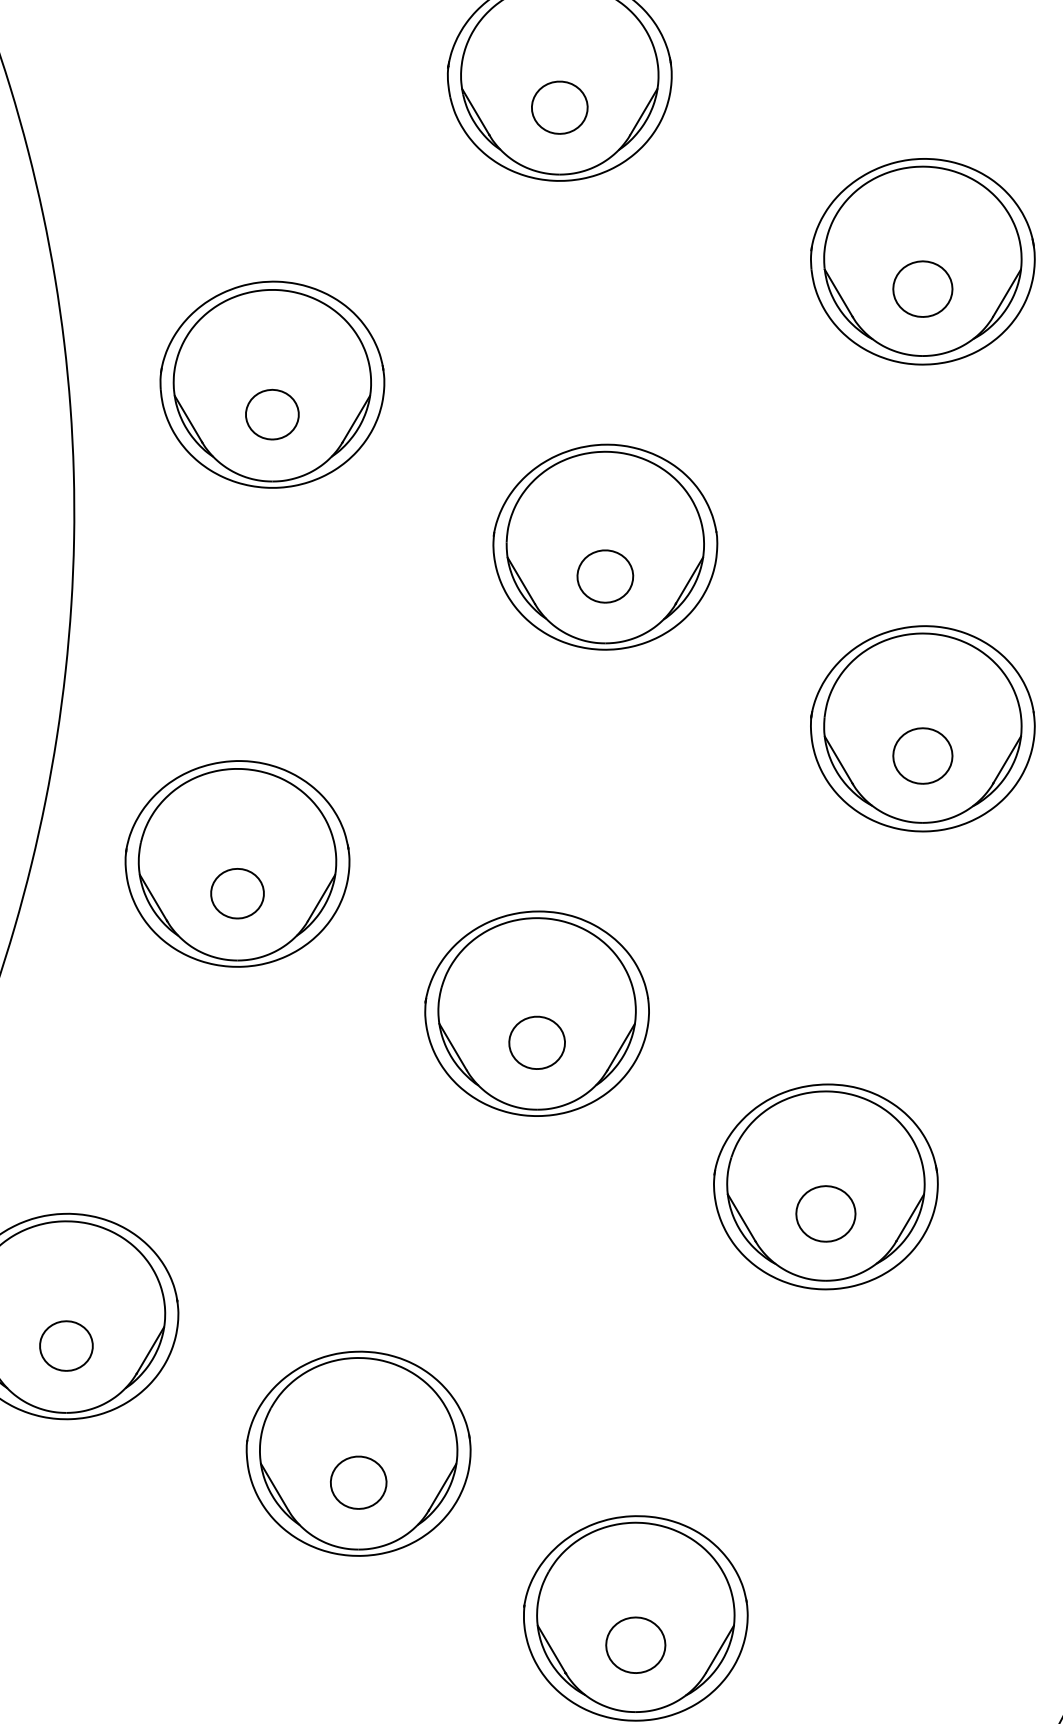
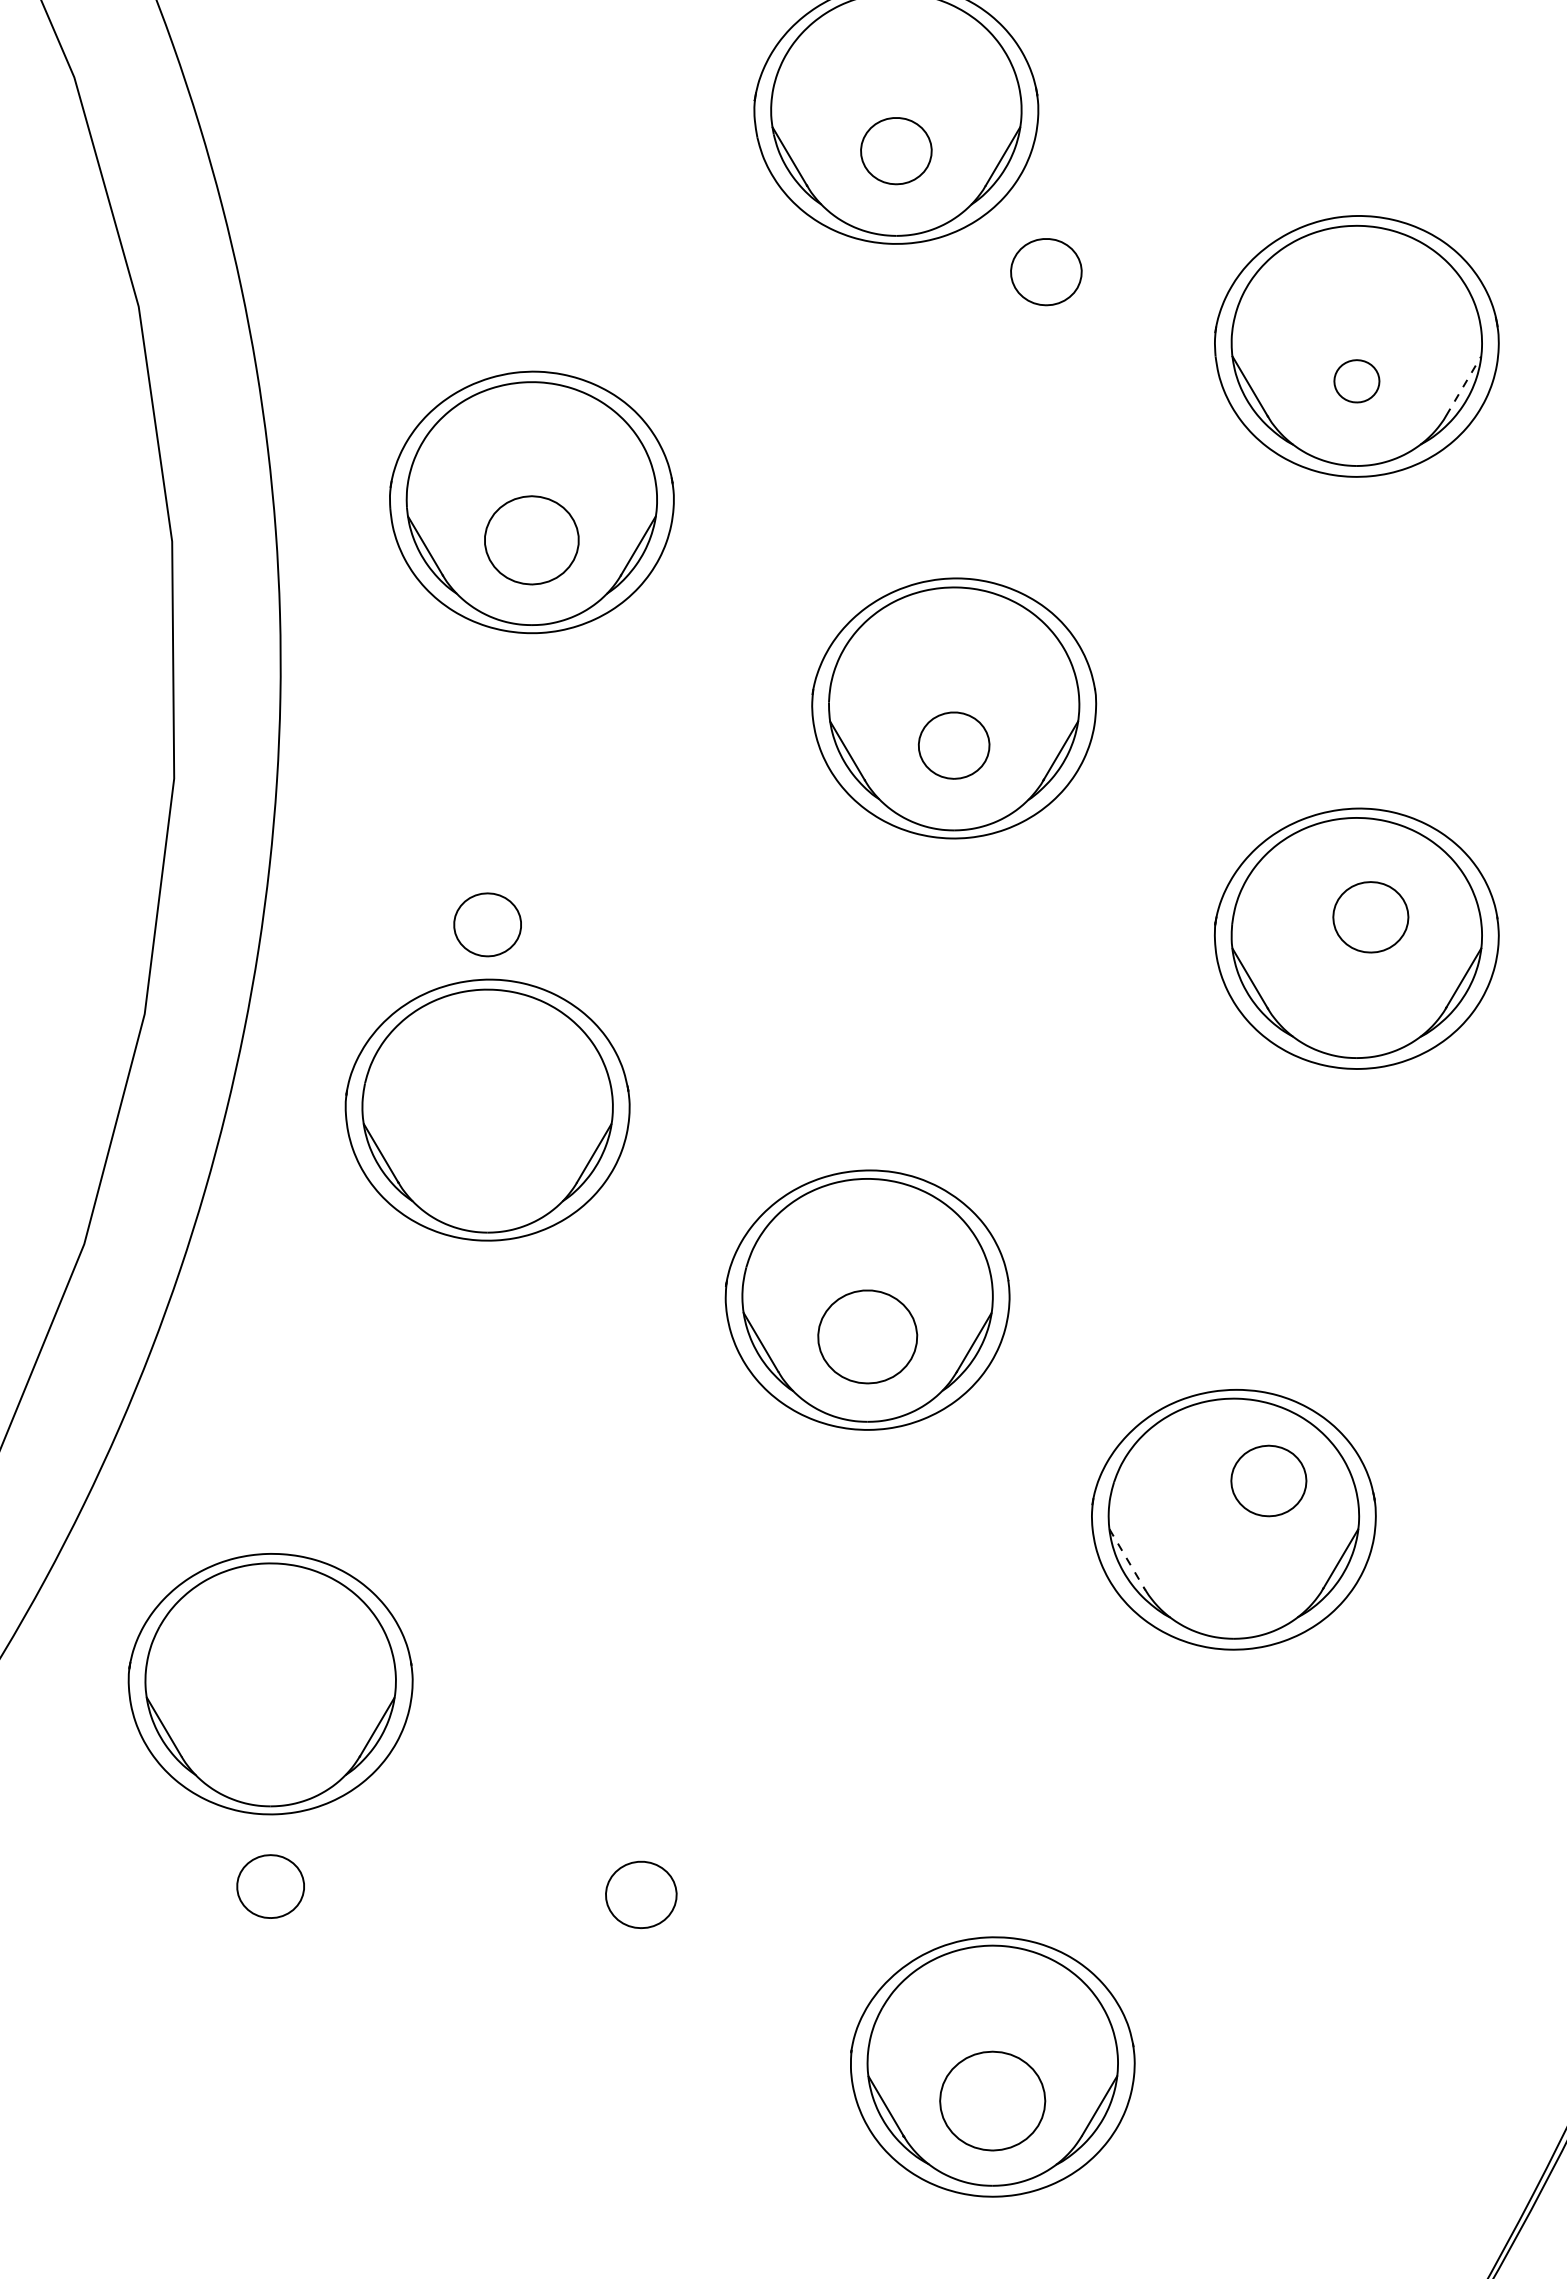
part: (678, 203) -> (1046, 272), added
part: (922, 289) -> (1356, 381), size x0.6
line: (1006, 292) -> (1463, 385), solid -> dashed
part: (272, 414) -> (531, 540), size x1.4
part: (922, 756) -> (1370, 917), moved
part: (237, 893) -> (487, 924), moved
part: (537, 1043) -> (867, 1337), size x1.4
part: (825, 1213) -> (1268, 1480), moved
line: (742, 1217) -> (1127, 1558), solid -> dashed
part: (66, 1345) -> (270, 1886), moved
part: (358, 1453) -> (641, 1857), removed
part: (635, 1644) -> (992, 2100), size x1.4

